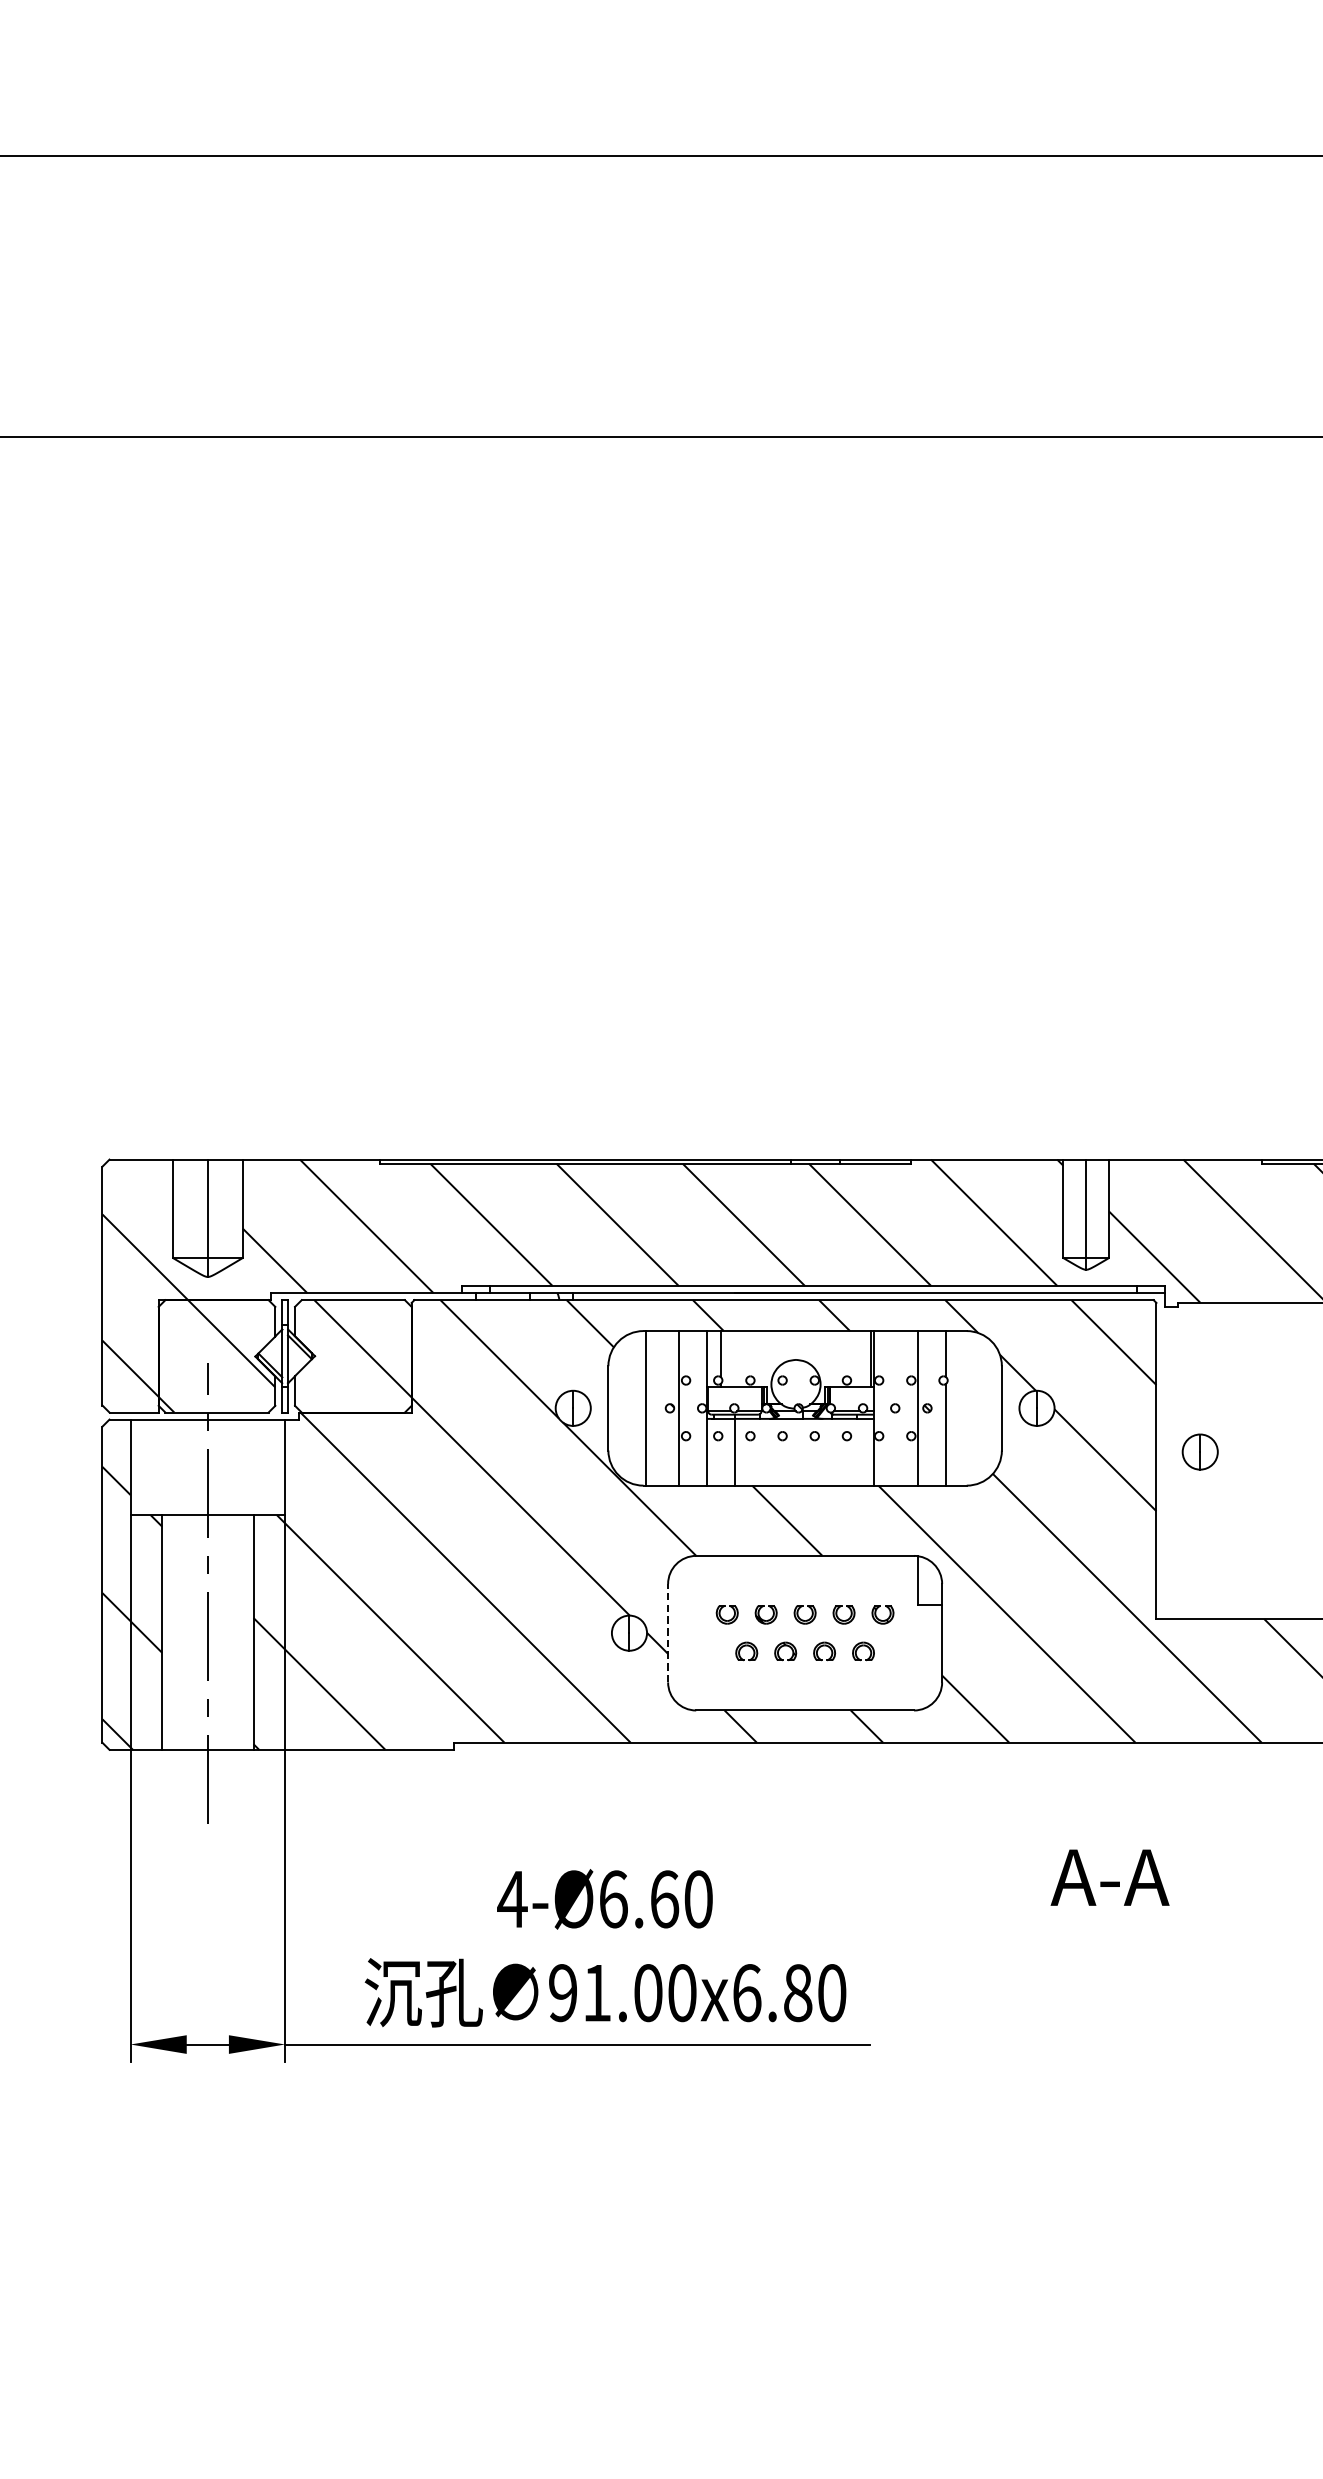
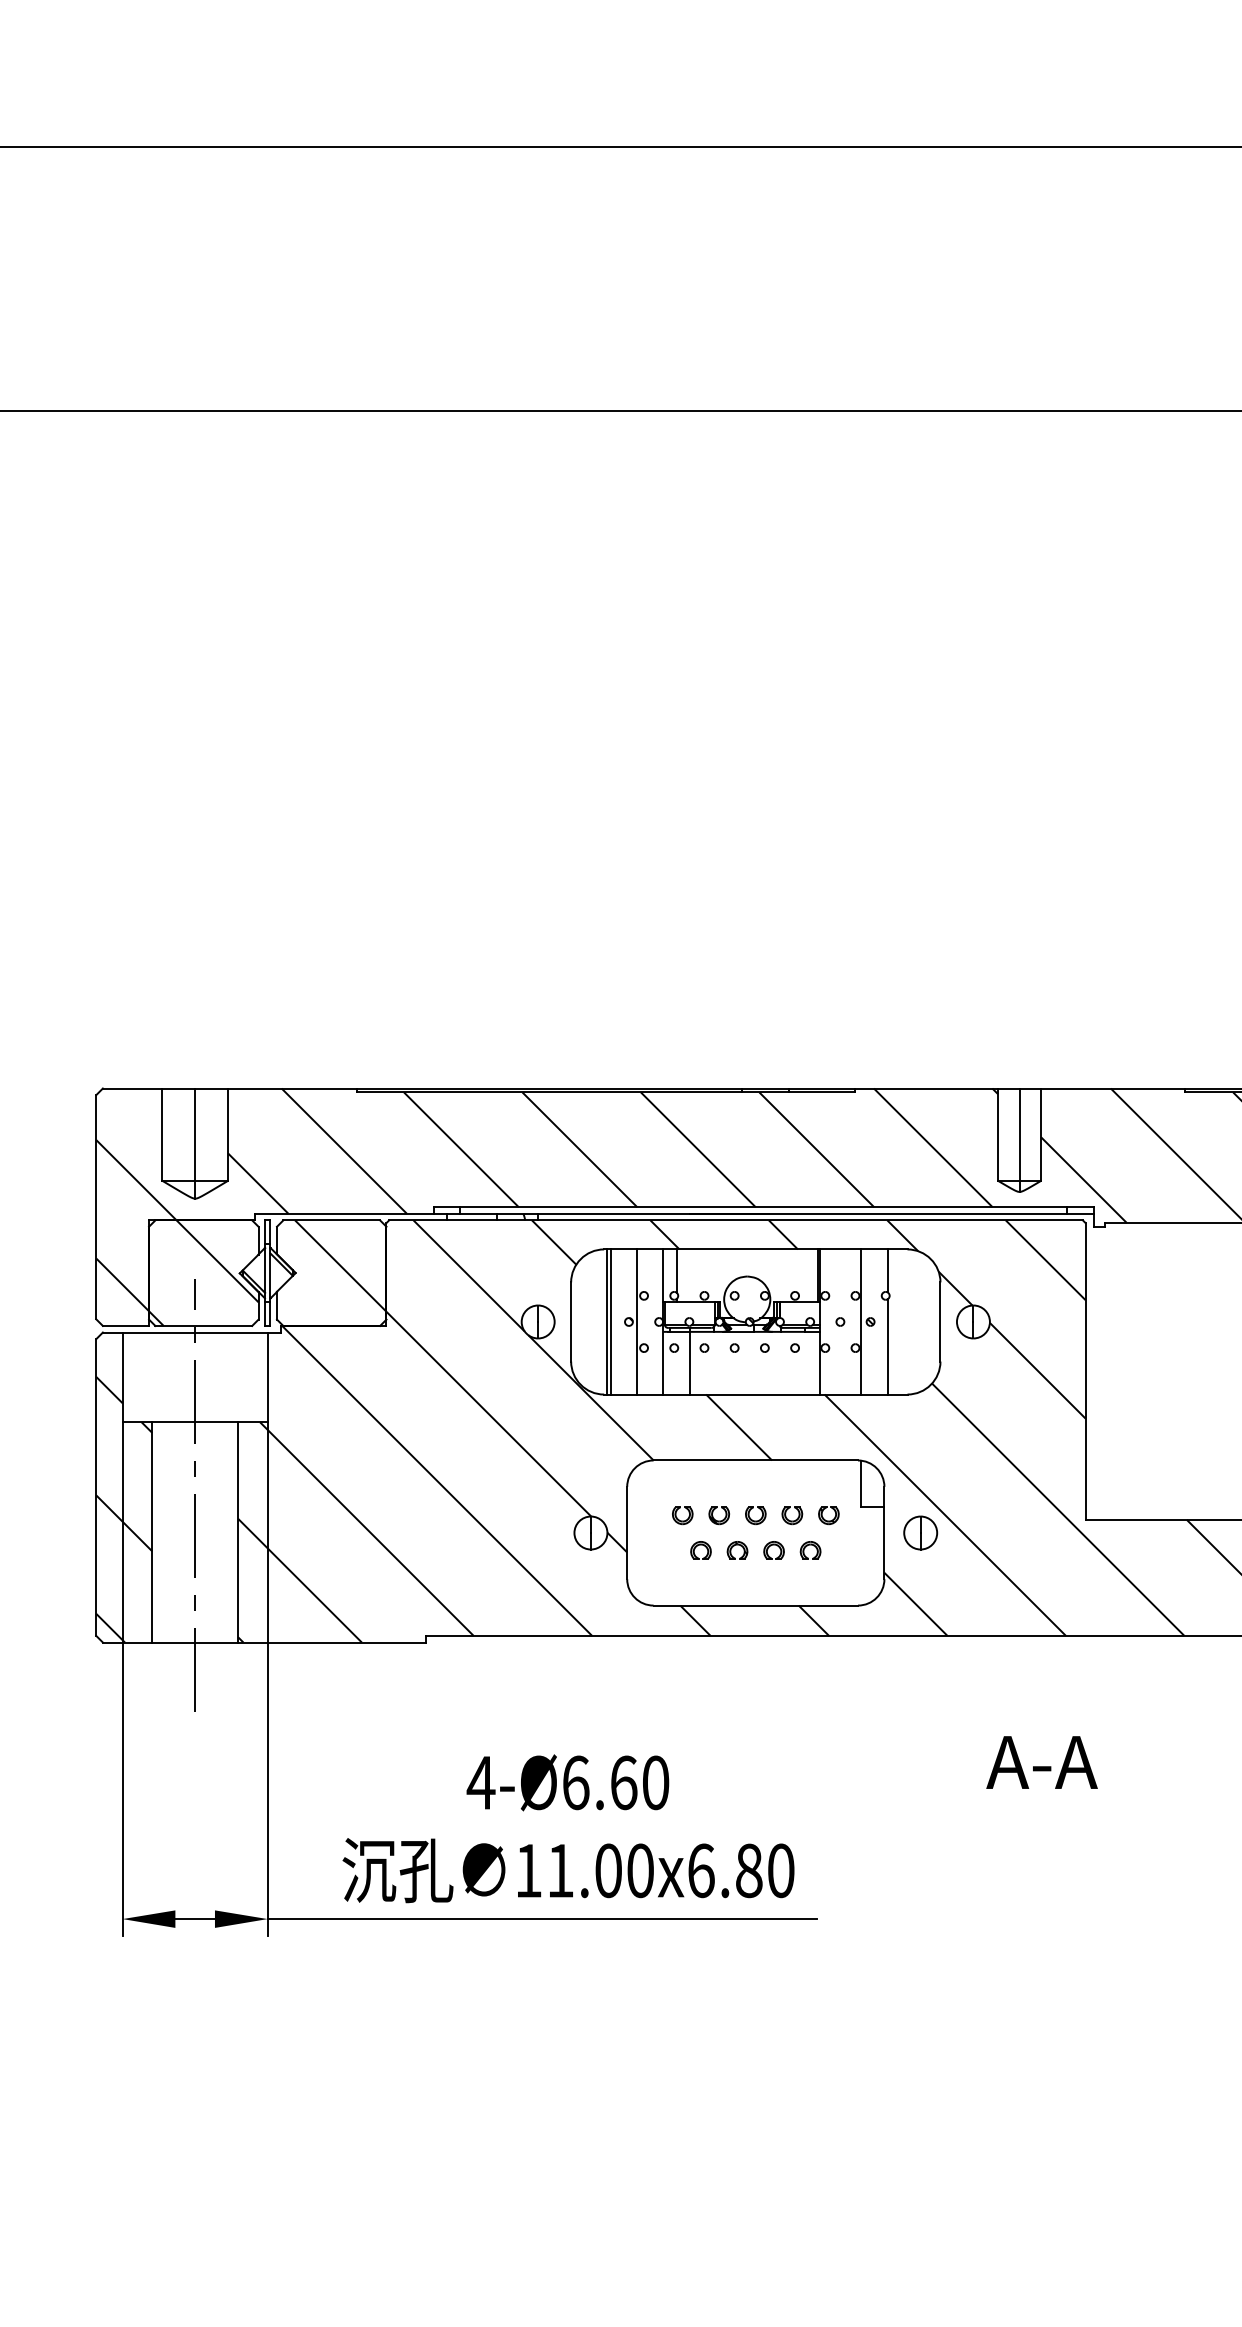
line: (650, 1407) -> (610, 1321), added
part: (1200, 1451) -> (920, 1532), moved
line: (668, 1632) -> (627, 1532), dashed -> solid
text: (562, 1992) -> (528, 1870), 91.00 -> 11.00

